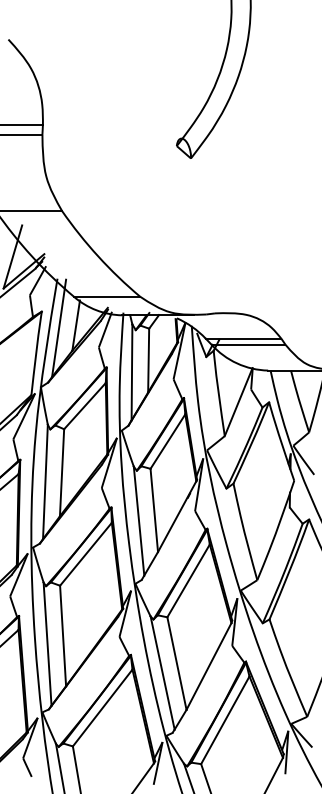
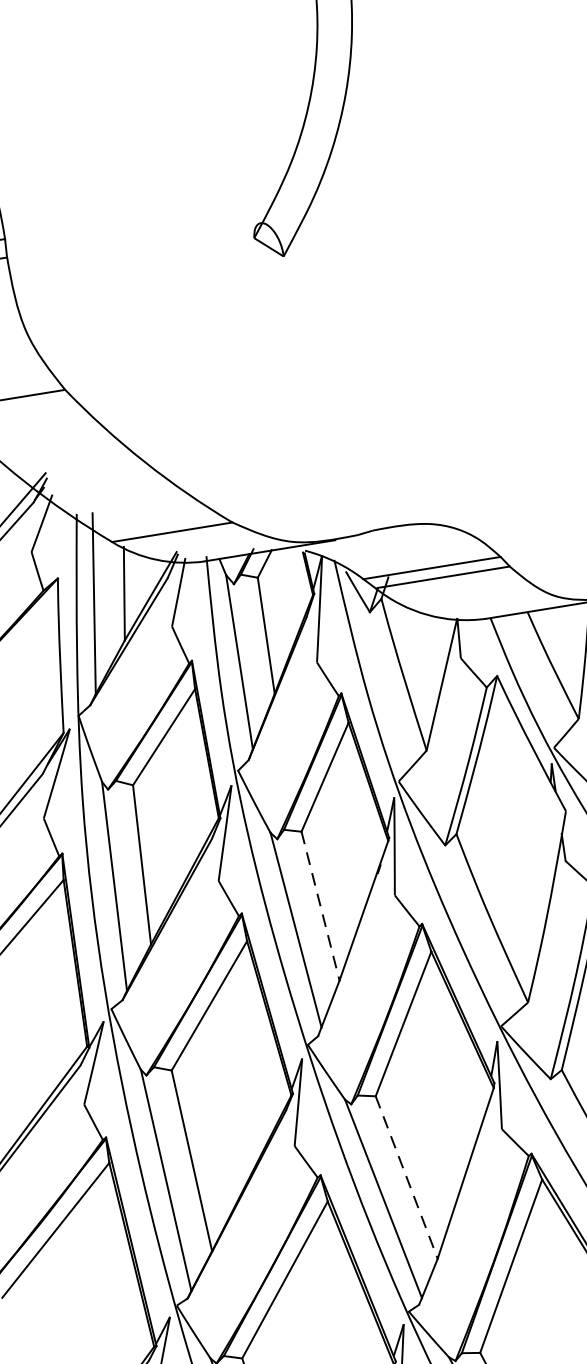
line: (154, 510) -> (320, 906), solid -> dashed
line: (177, 664) -> (407, 1179), solid -> dashed

